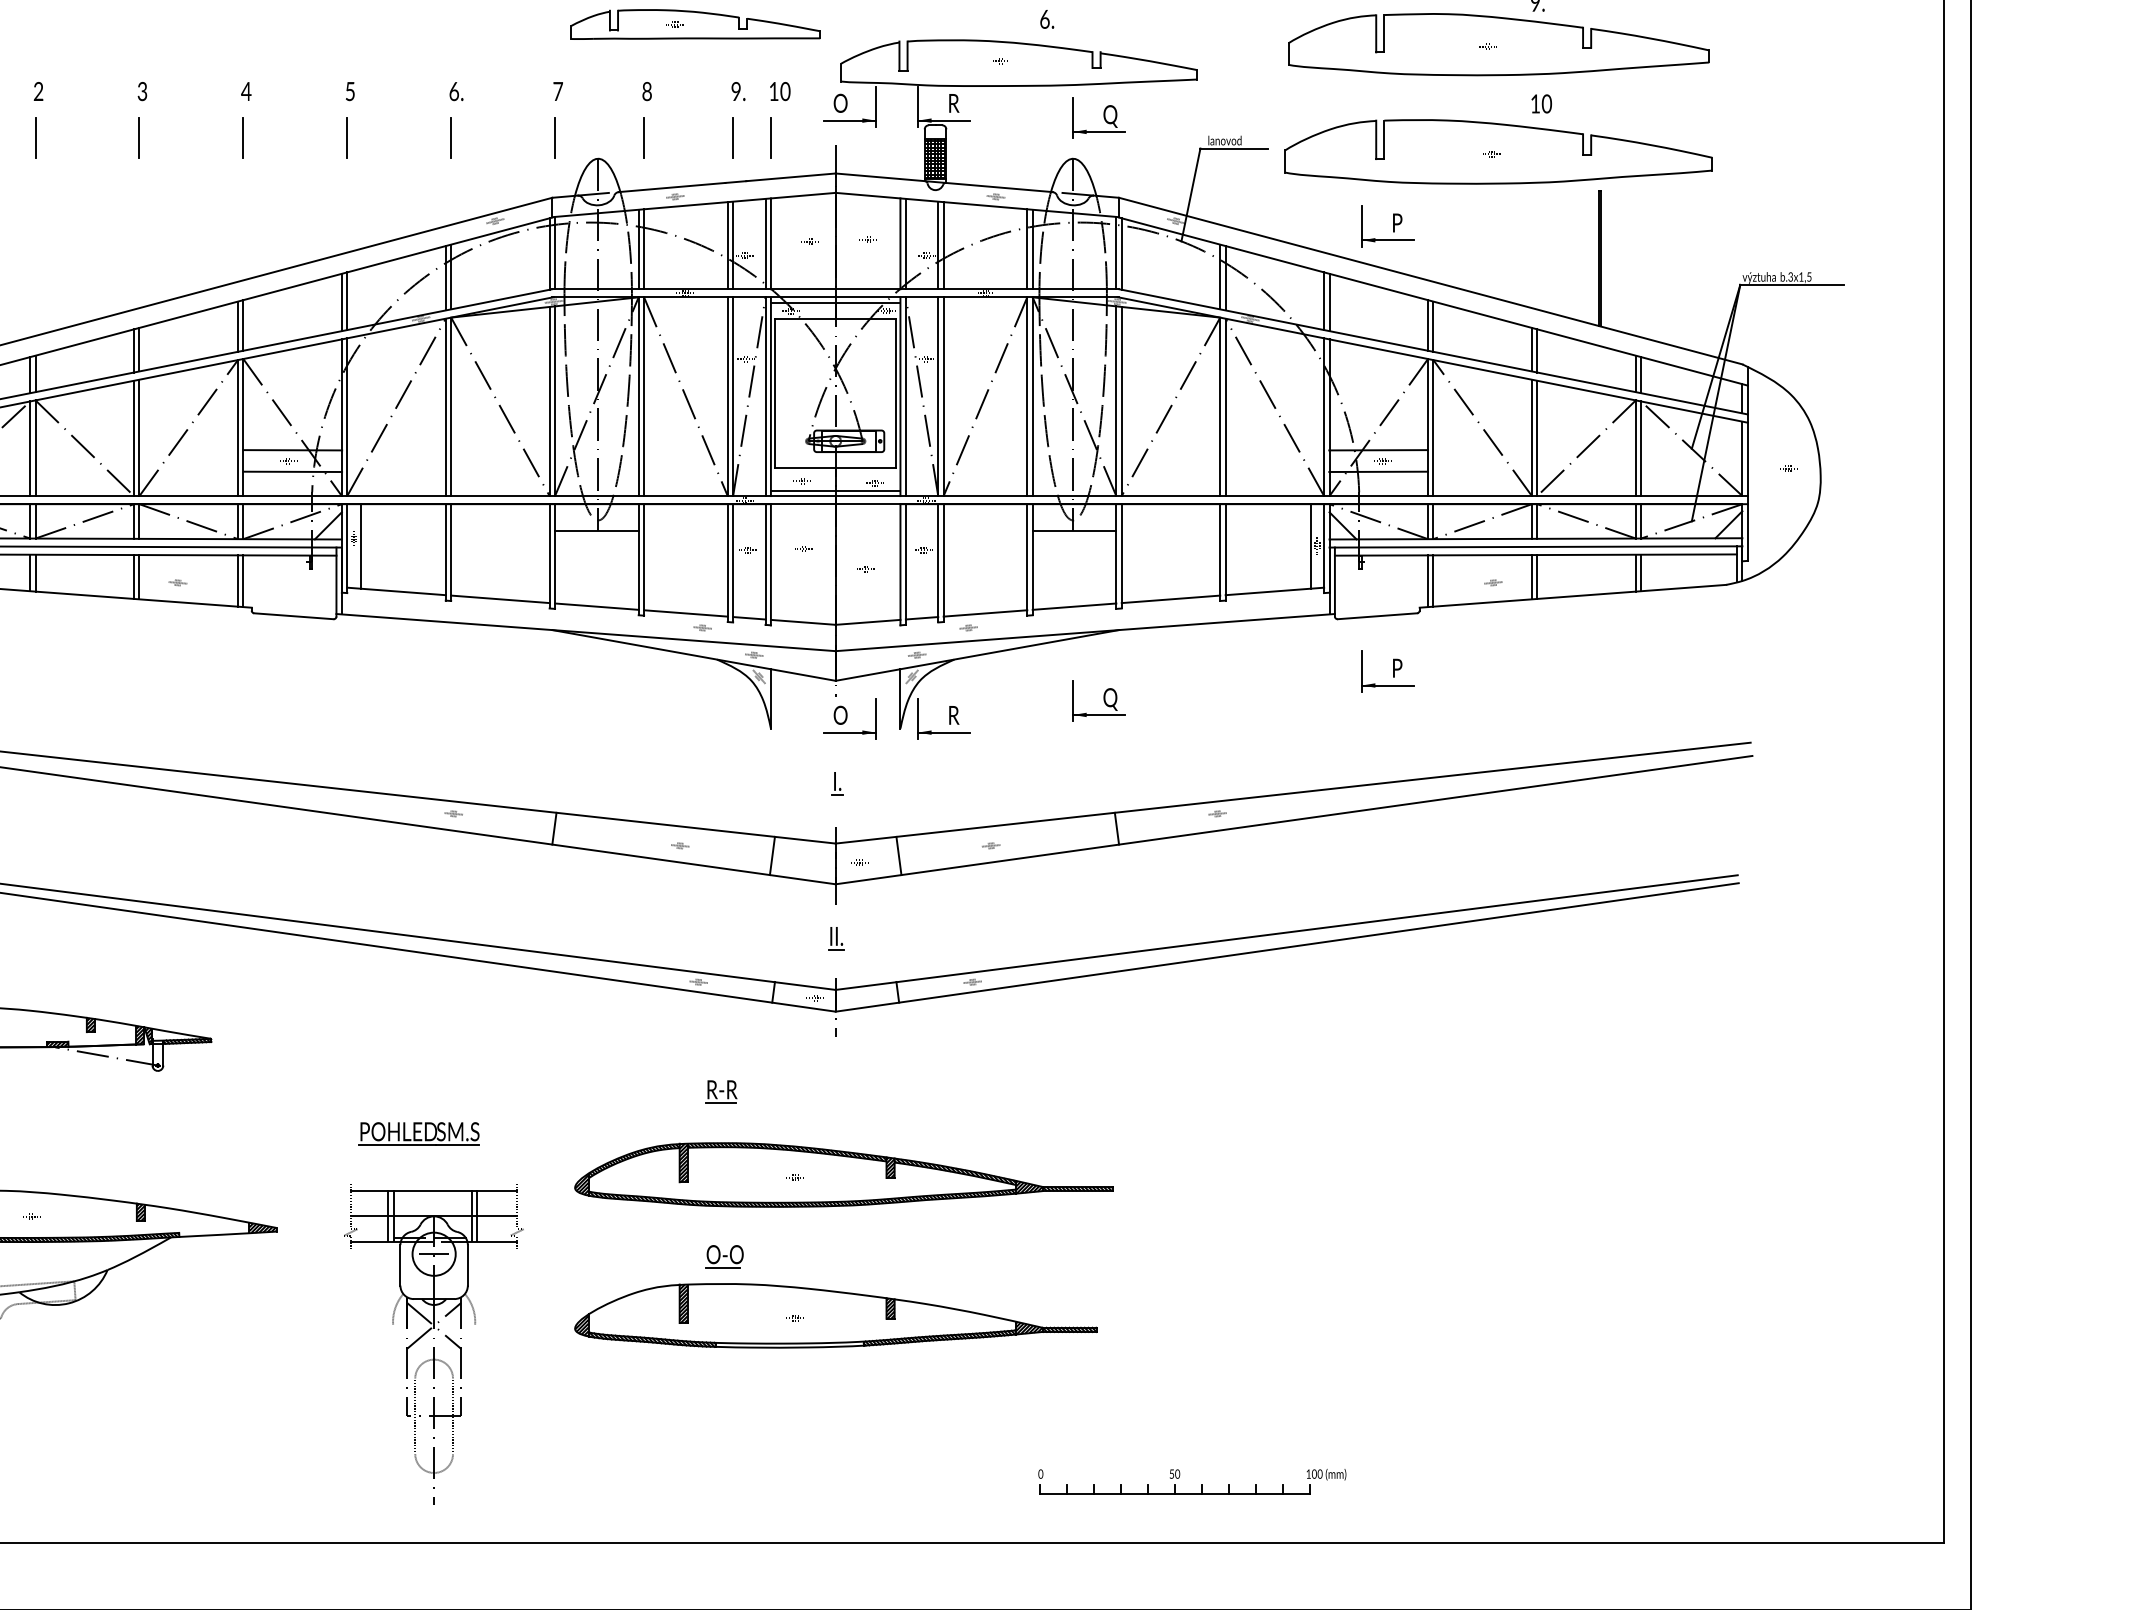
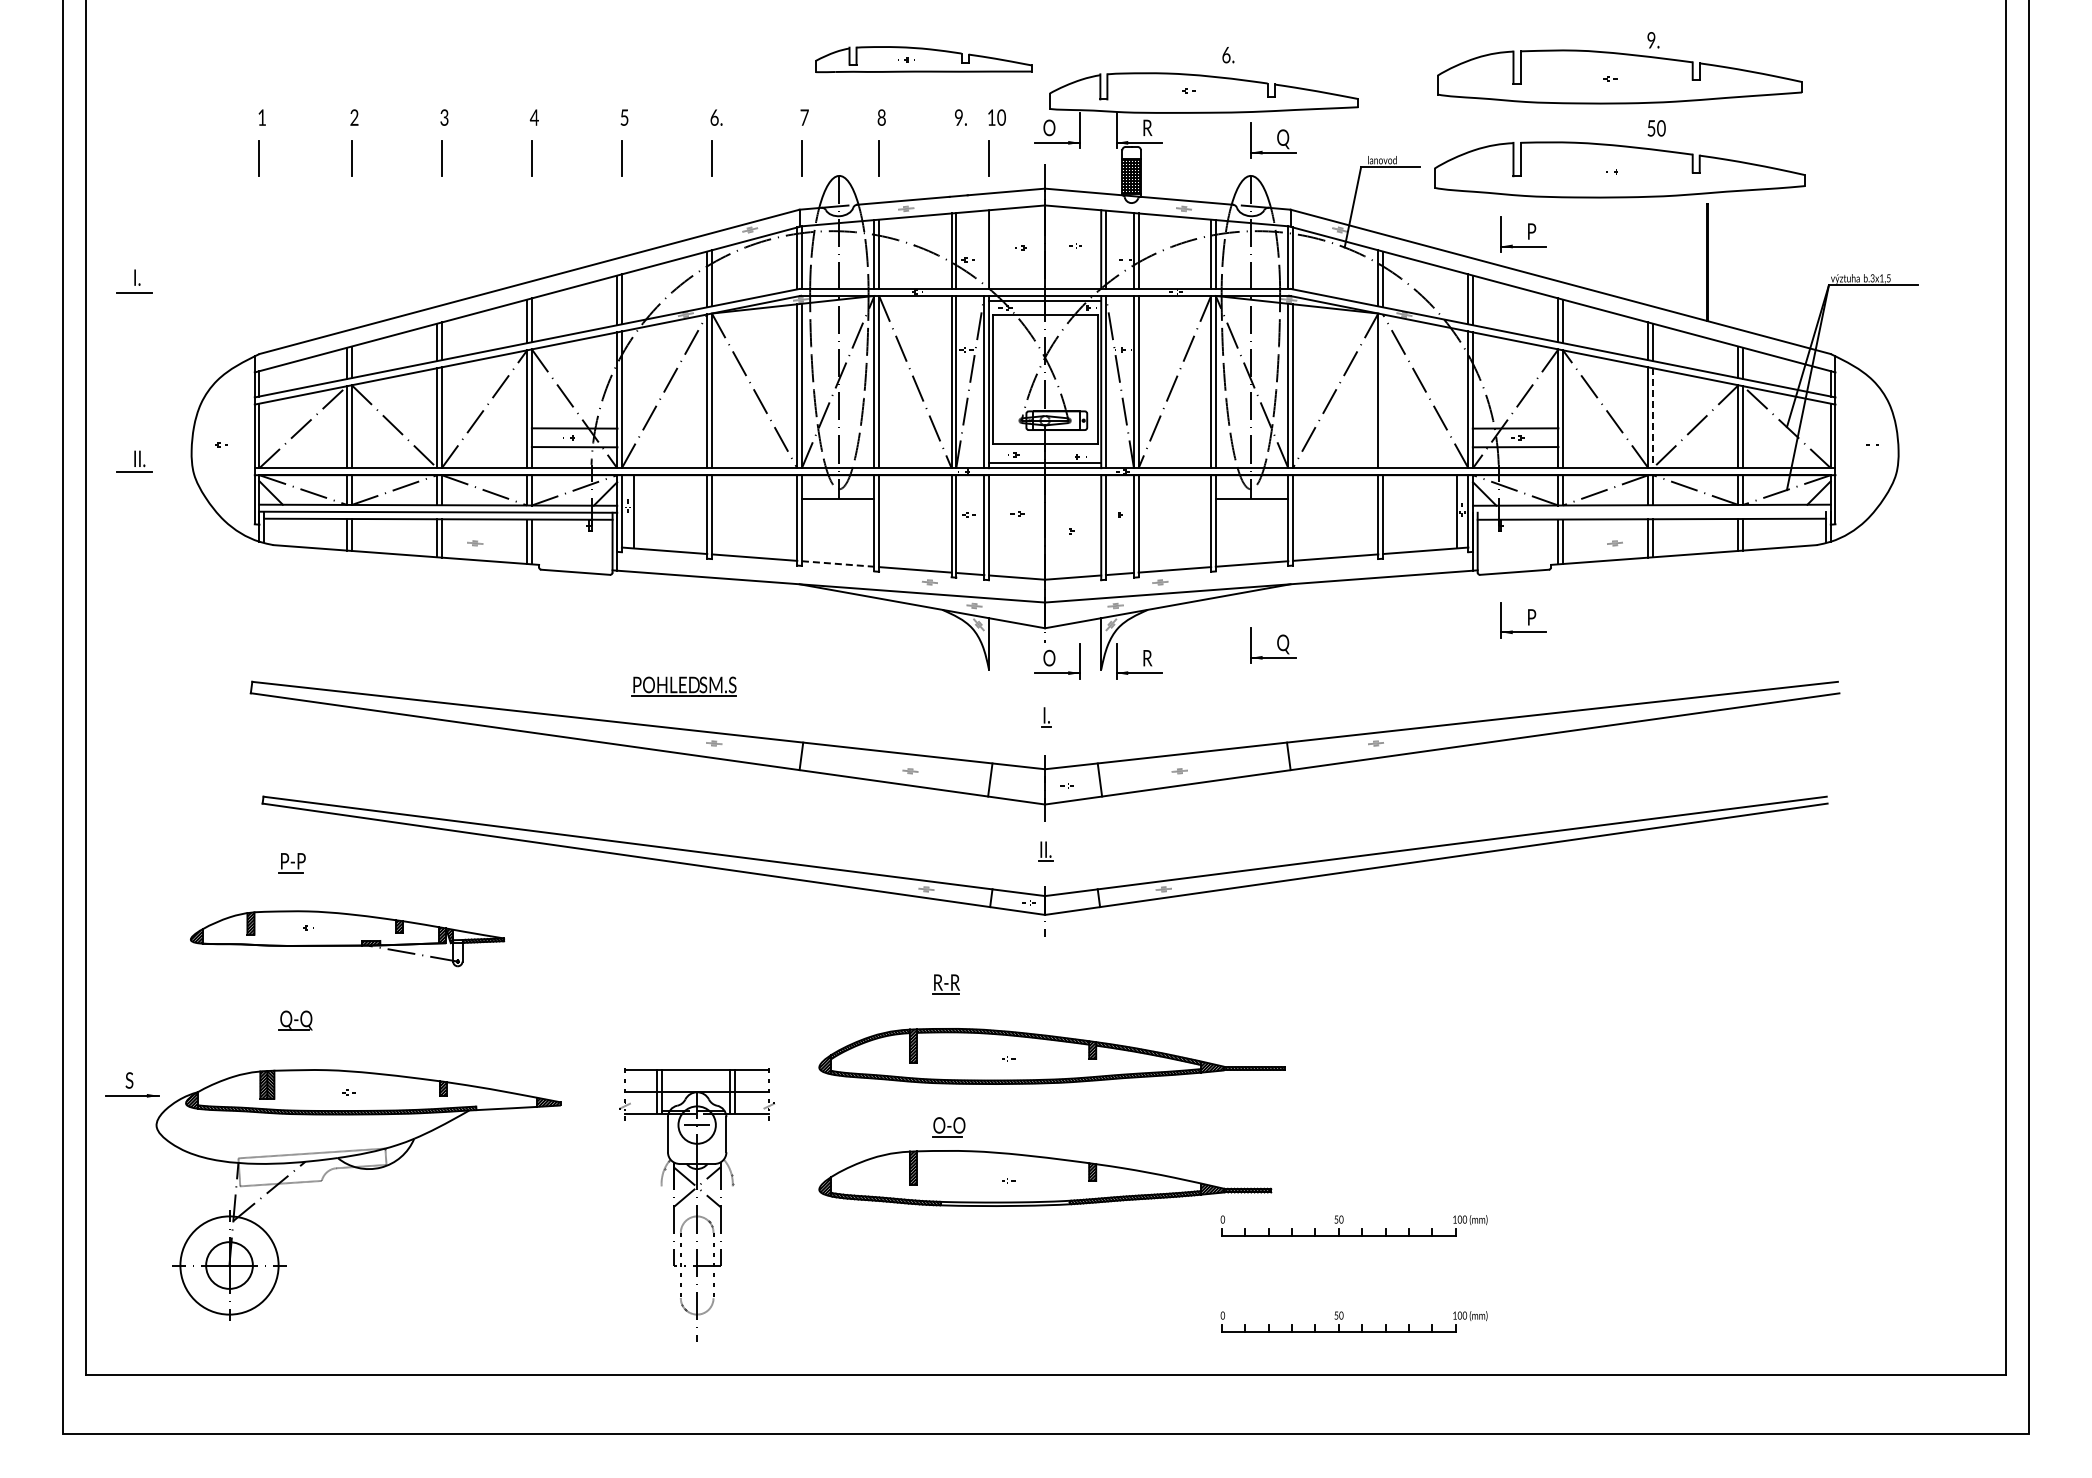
text: (1535, 104) -> (1651, 128), 10 -> 50
line: (733, 137) -> (956, 157), removed
line: (765, 243) -> (984, 249), removed
line: (1226, 407) -> (1383, 391), removed
line: (1537, 438) -> (1653, 418), solid -> dashed
line: (1535, 546) -> (1651, 511), removed
line: (597, 607) -> (838, 564), solid -> dashed
part: (418, 1133) -> (683, 686), moved
part: (1200, 1373) -> (1361, 1228), added

